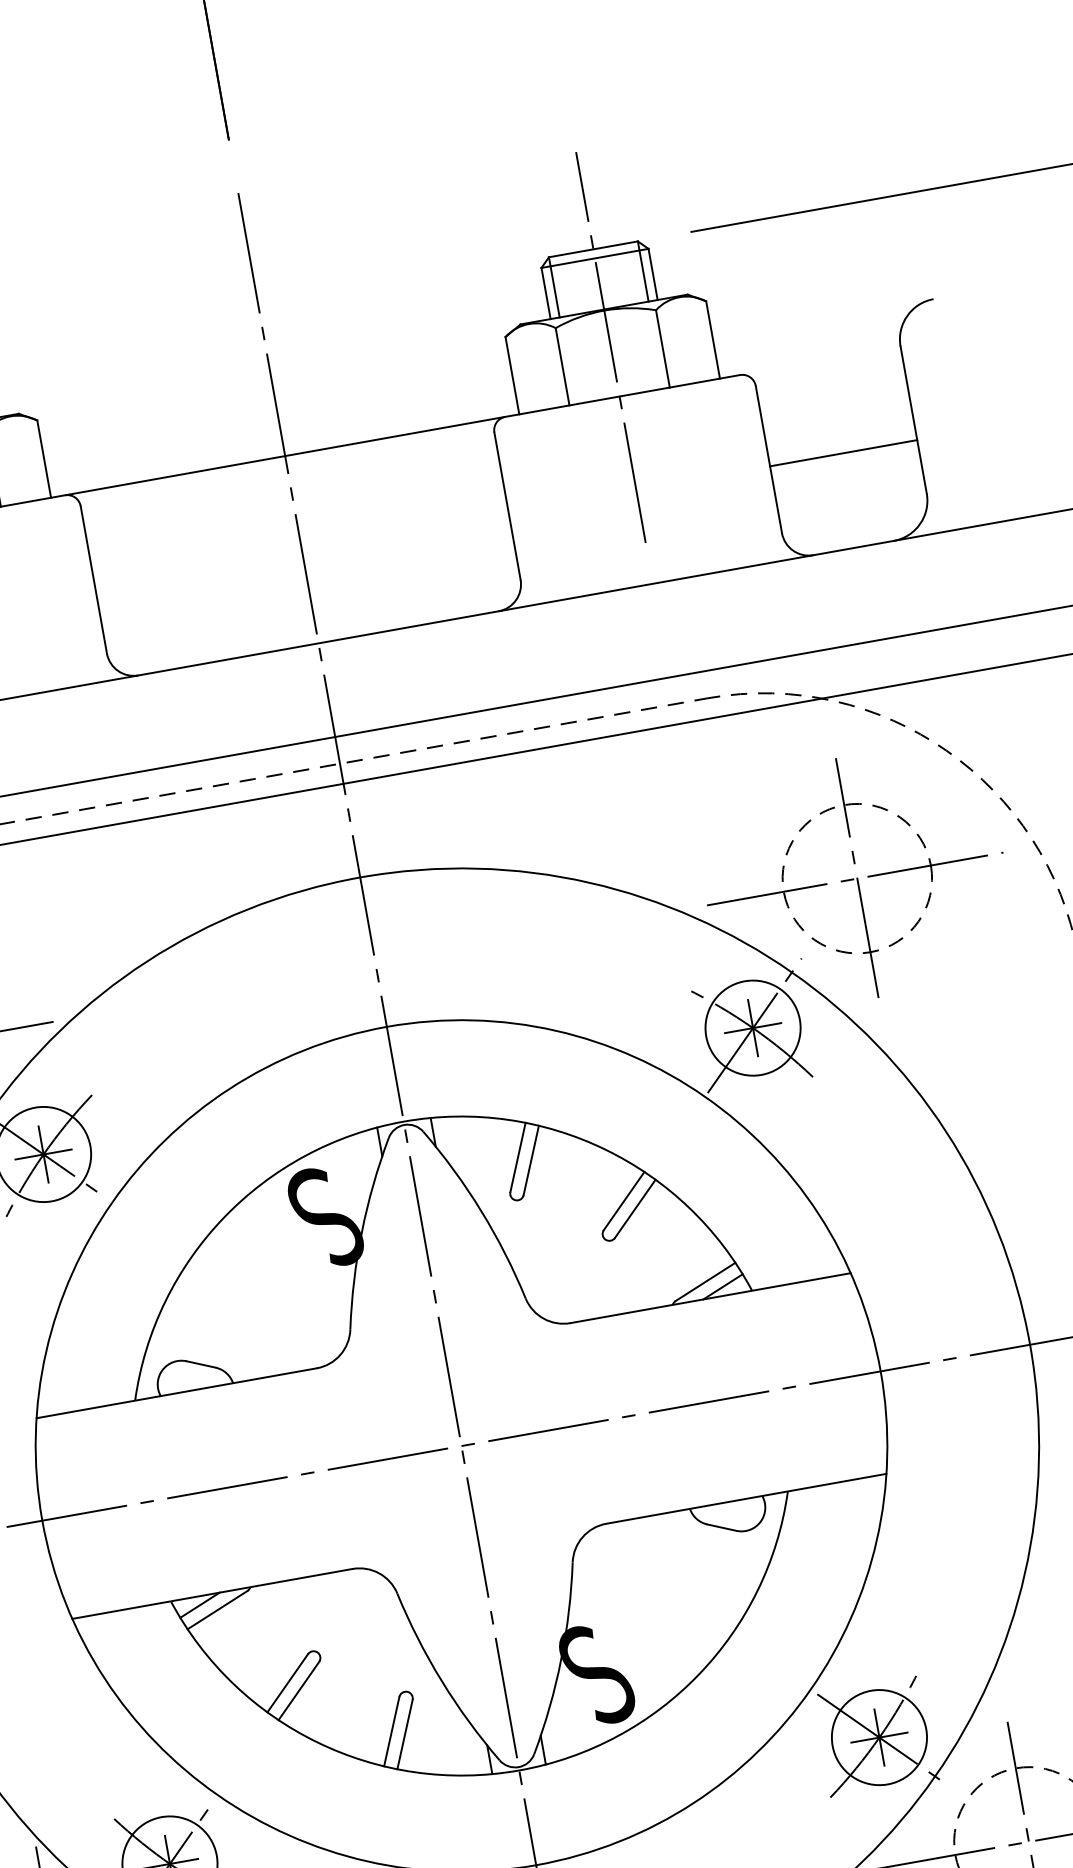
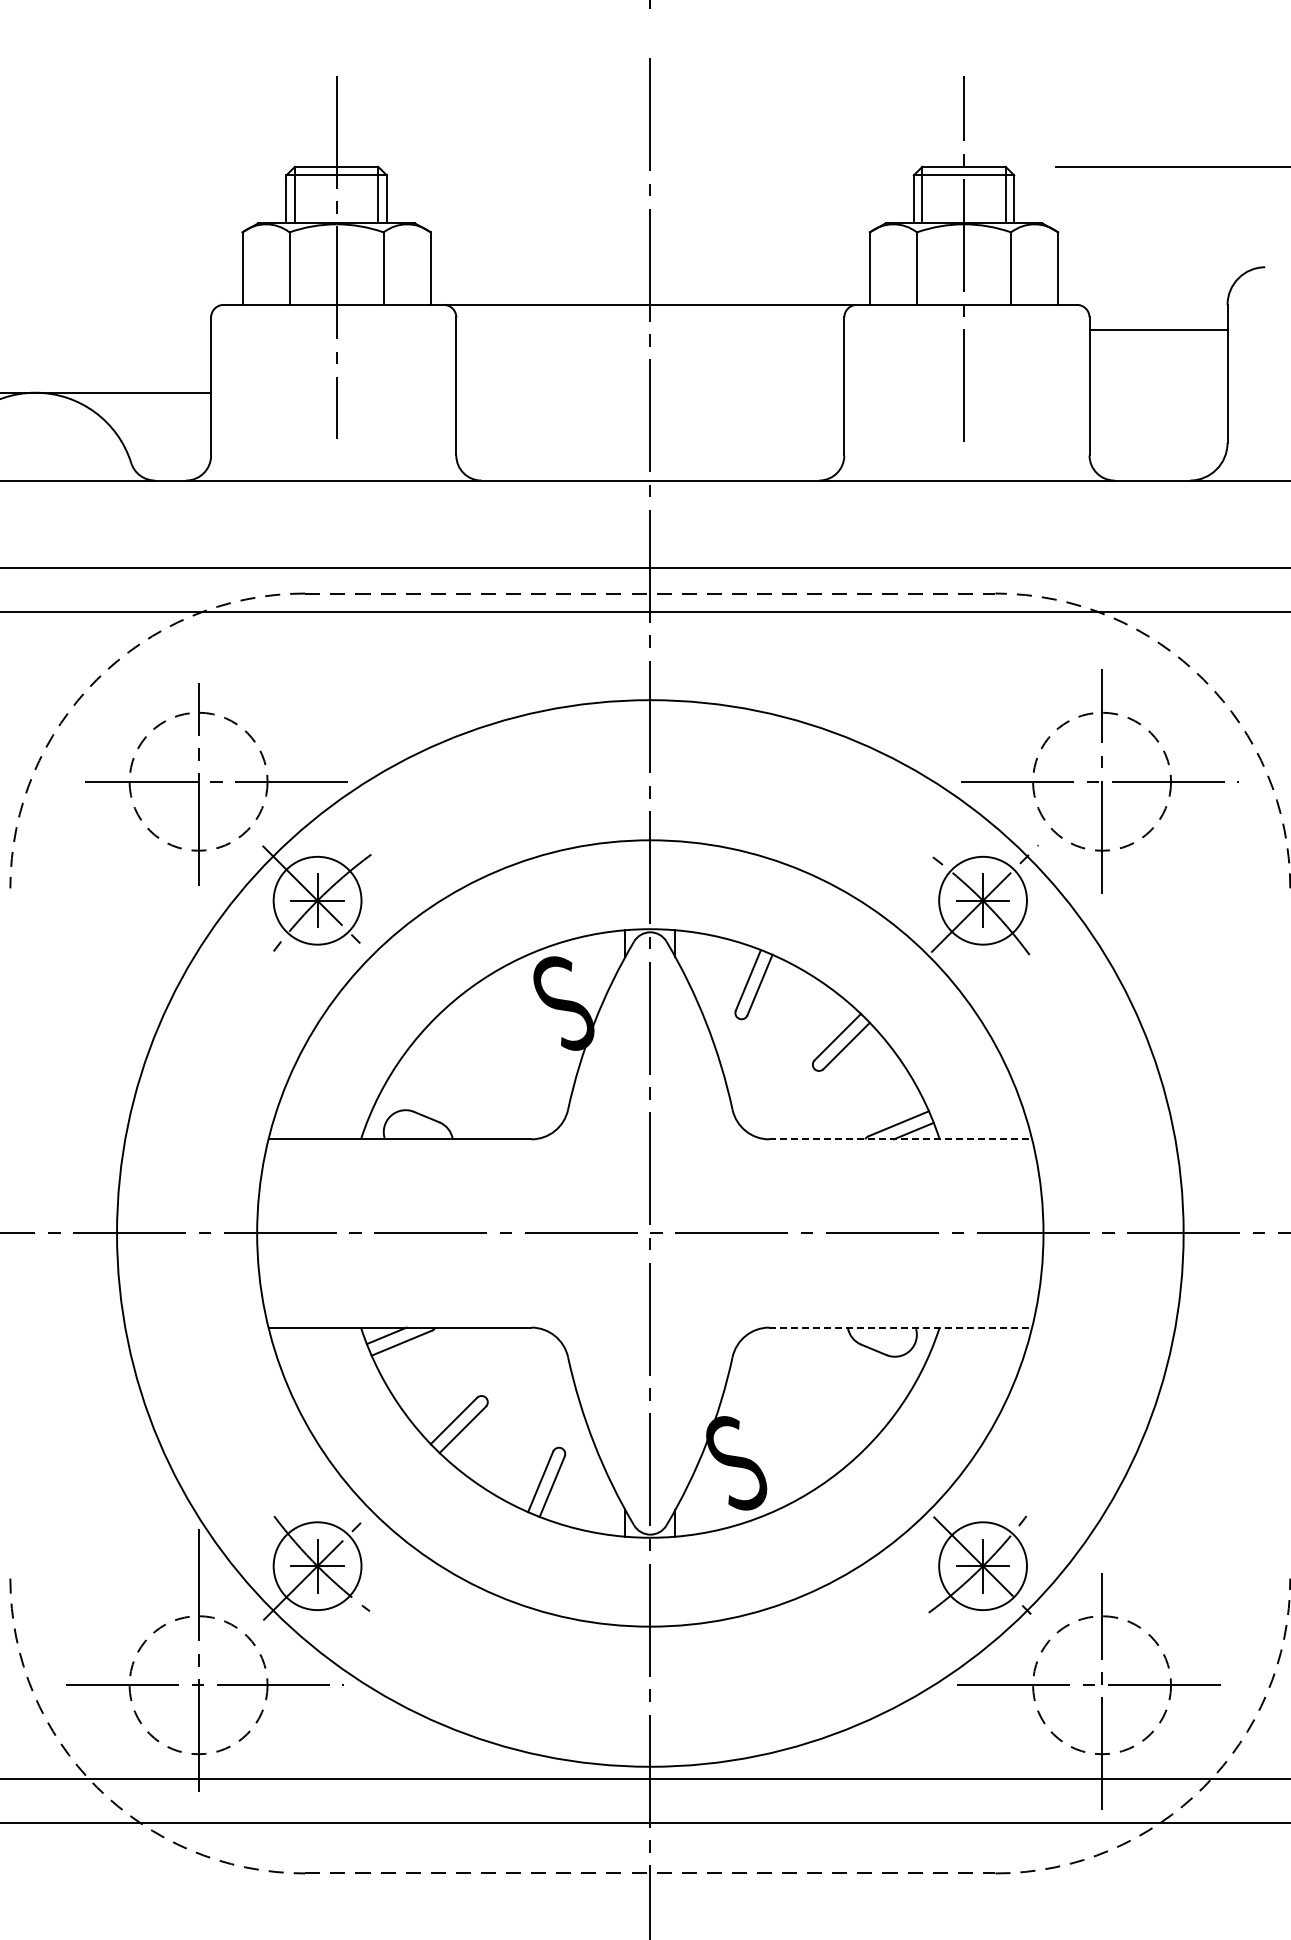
line: (843, 452) -> (1158, 329), moved
line: (711, 1298) -> (901, 1139), solid -> dashed
line: (747, 1498) -> (901, 1327), solid -> dashed

